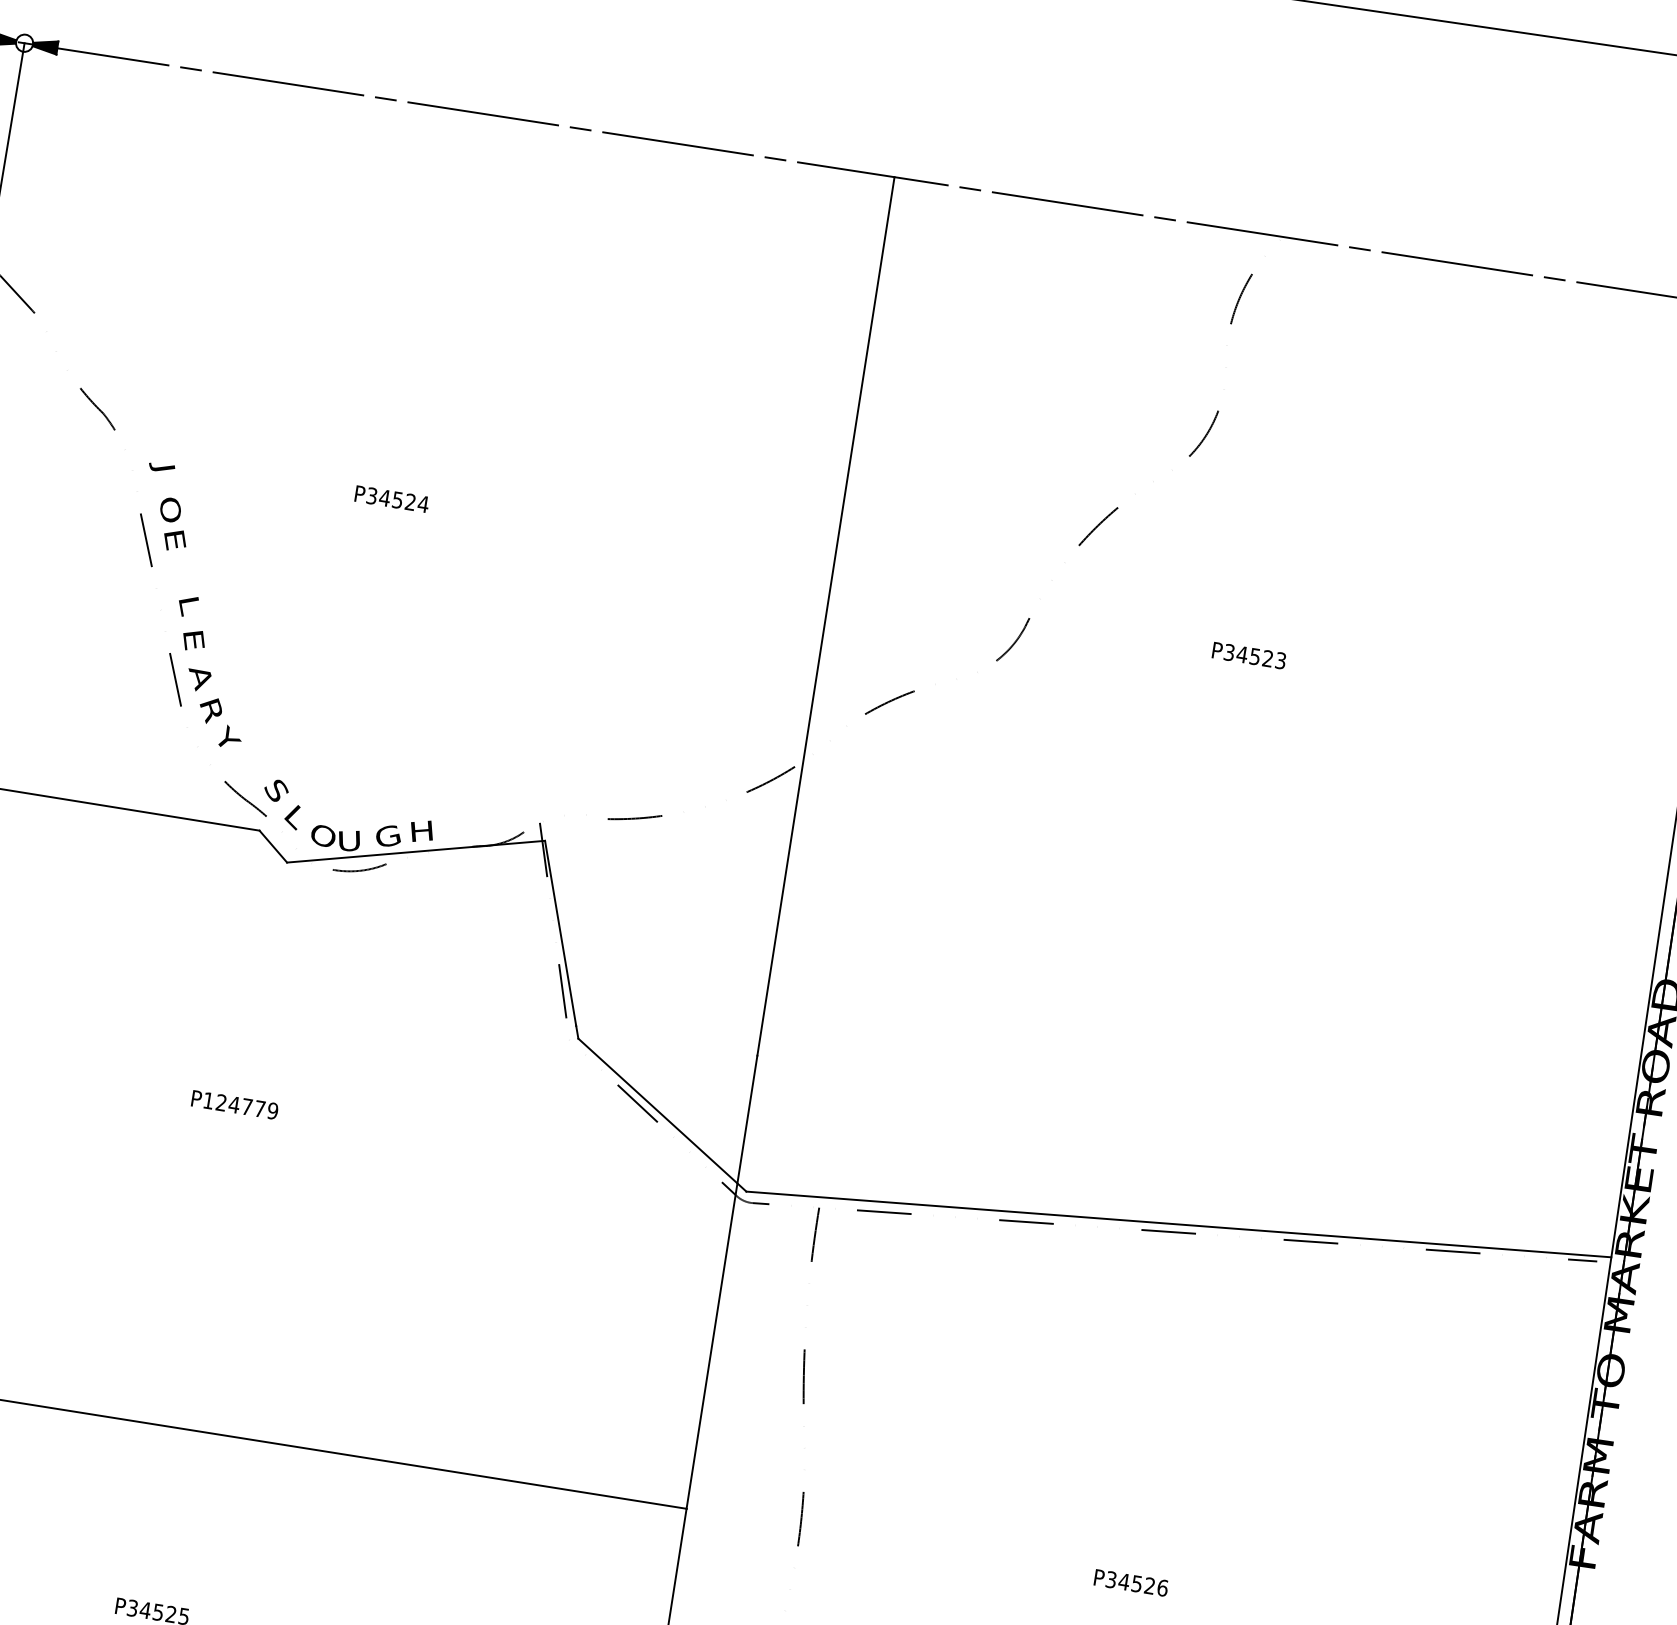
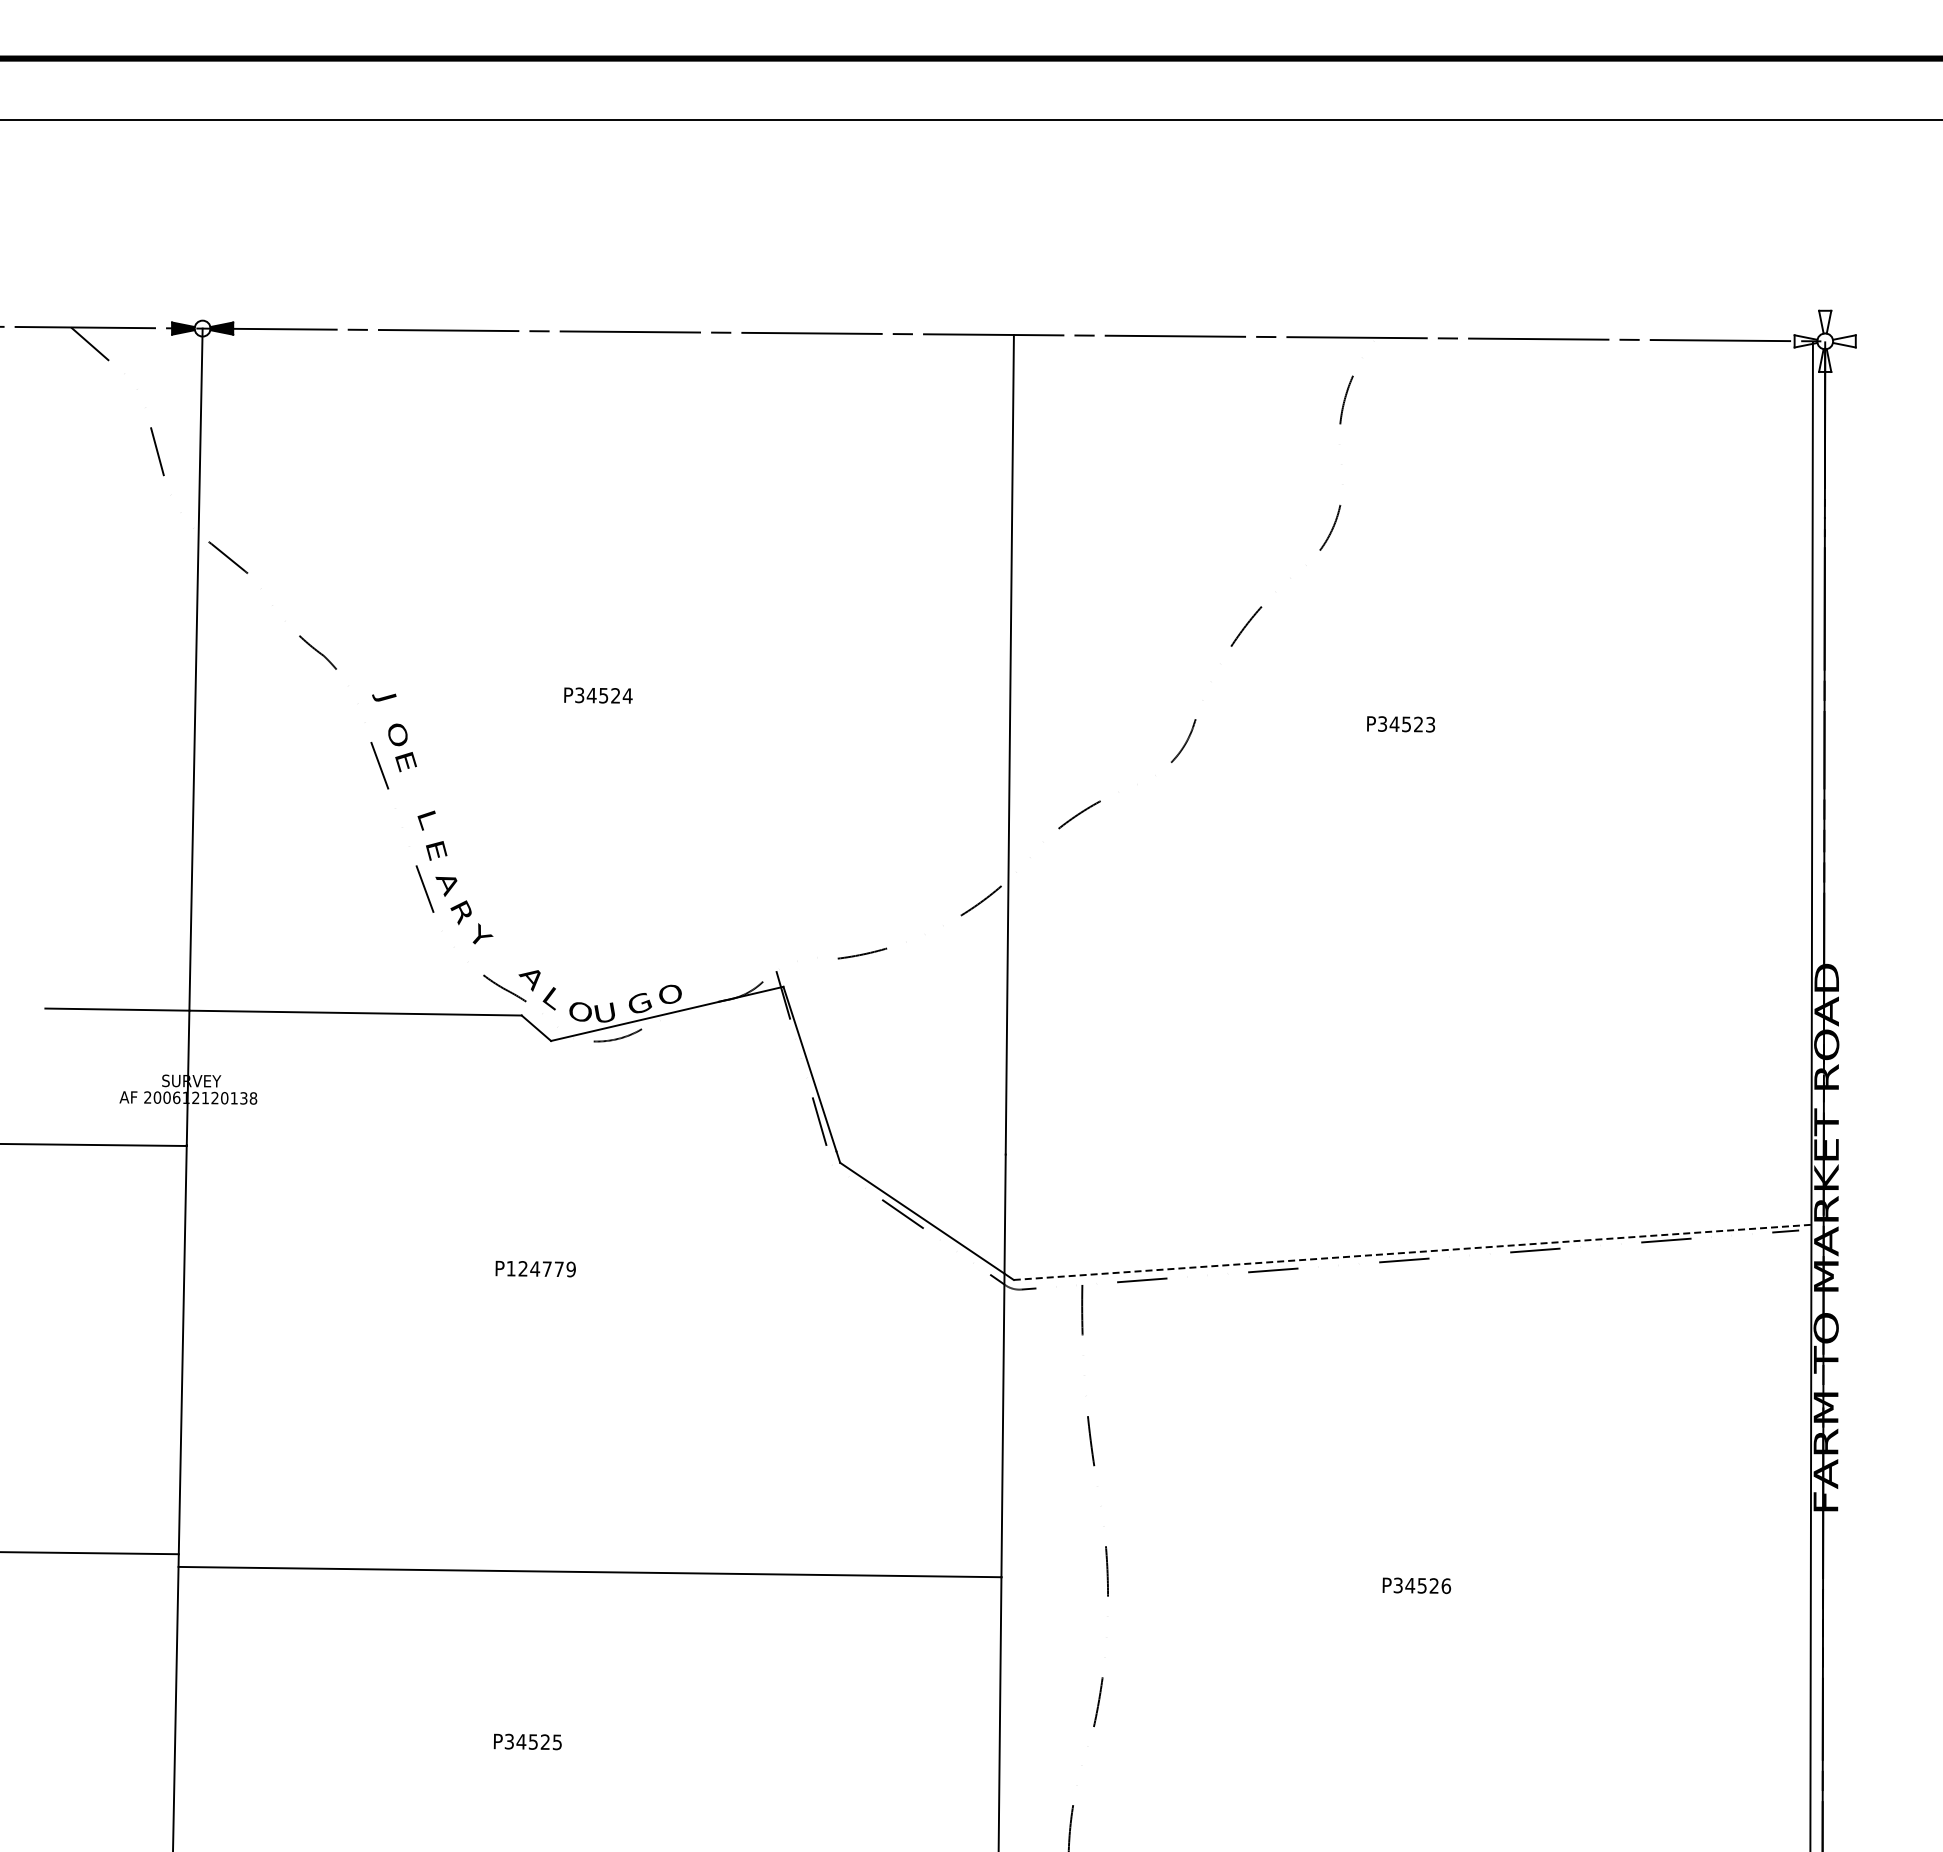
text: (274, 792) -> (530, 978), S -> A
text: (422, 831) -> (670, 994), H -> O
line: (1178, 1224) -> (1412, 1252), solid -> dashed

